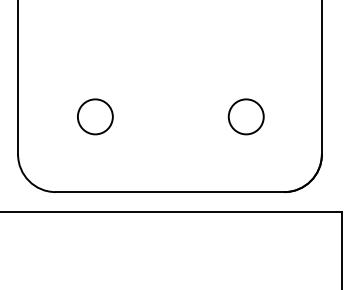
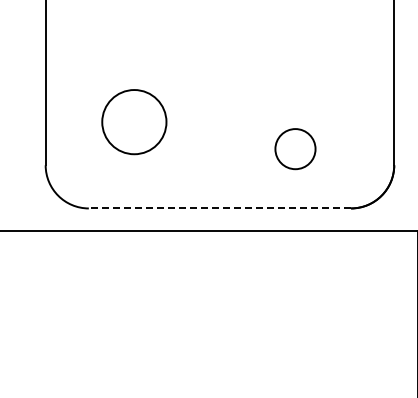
circle: (95, 117) -> (134, 122), size x1.6
circle: (246, 117) -> (295, 149), moved
line: (169, 192) -> (219, 208), solid -> dashed

